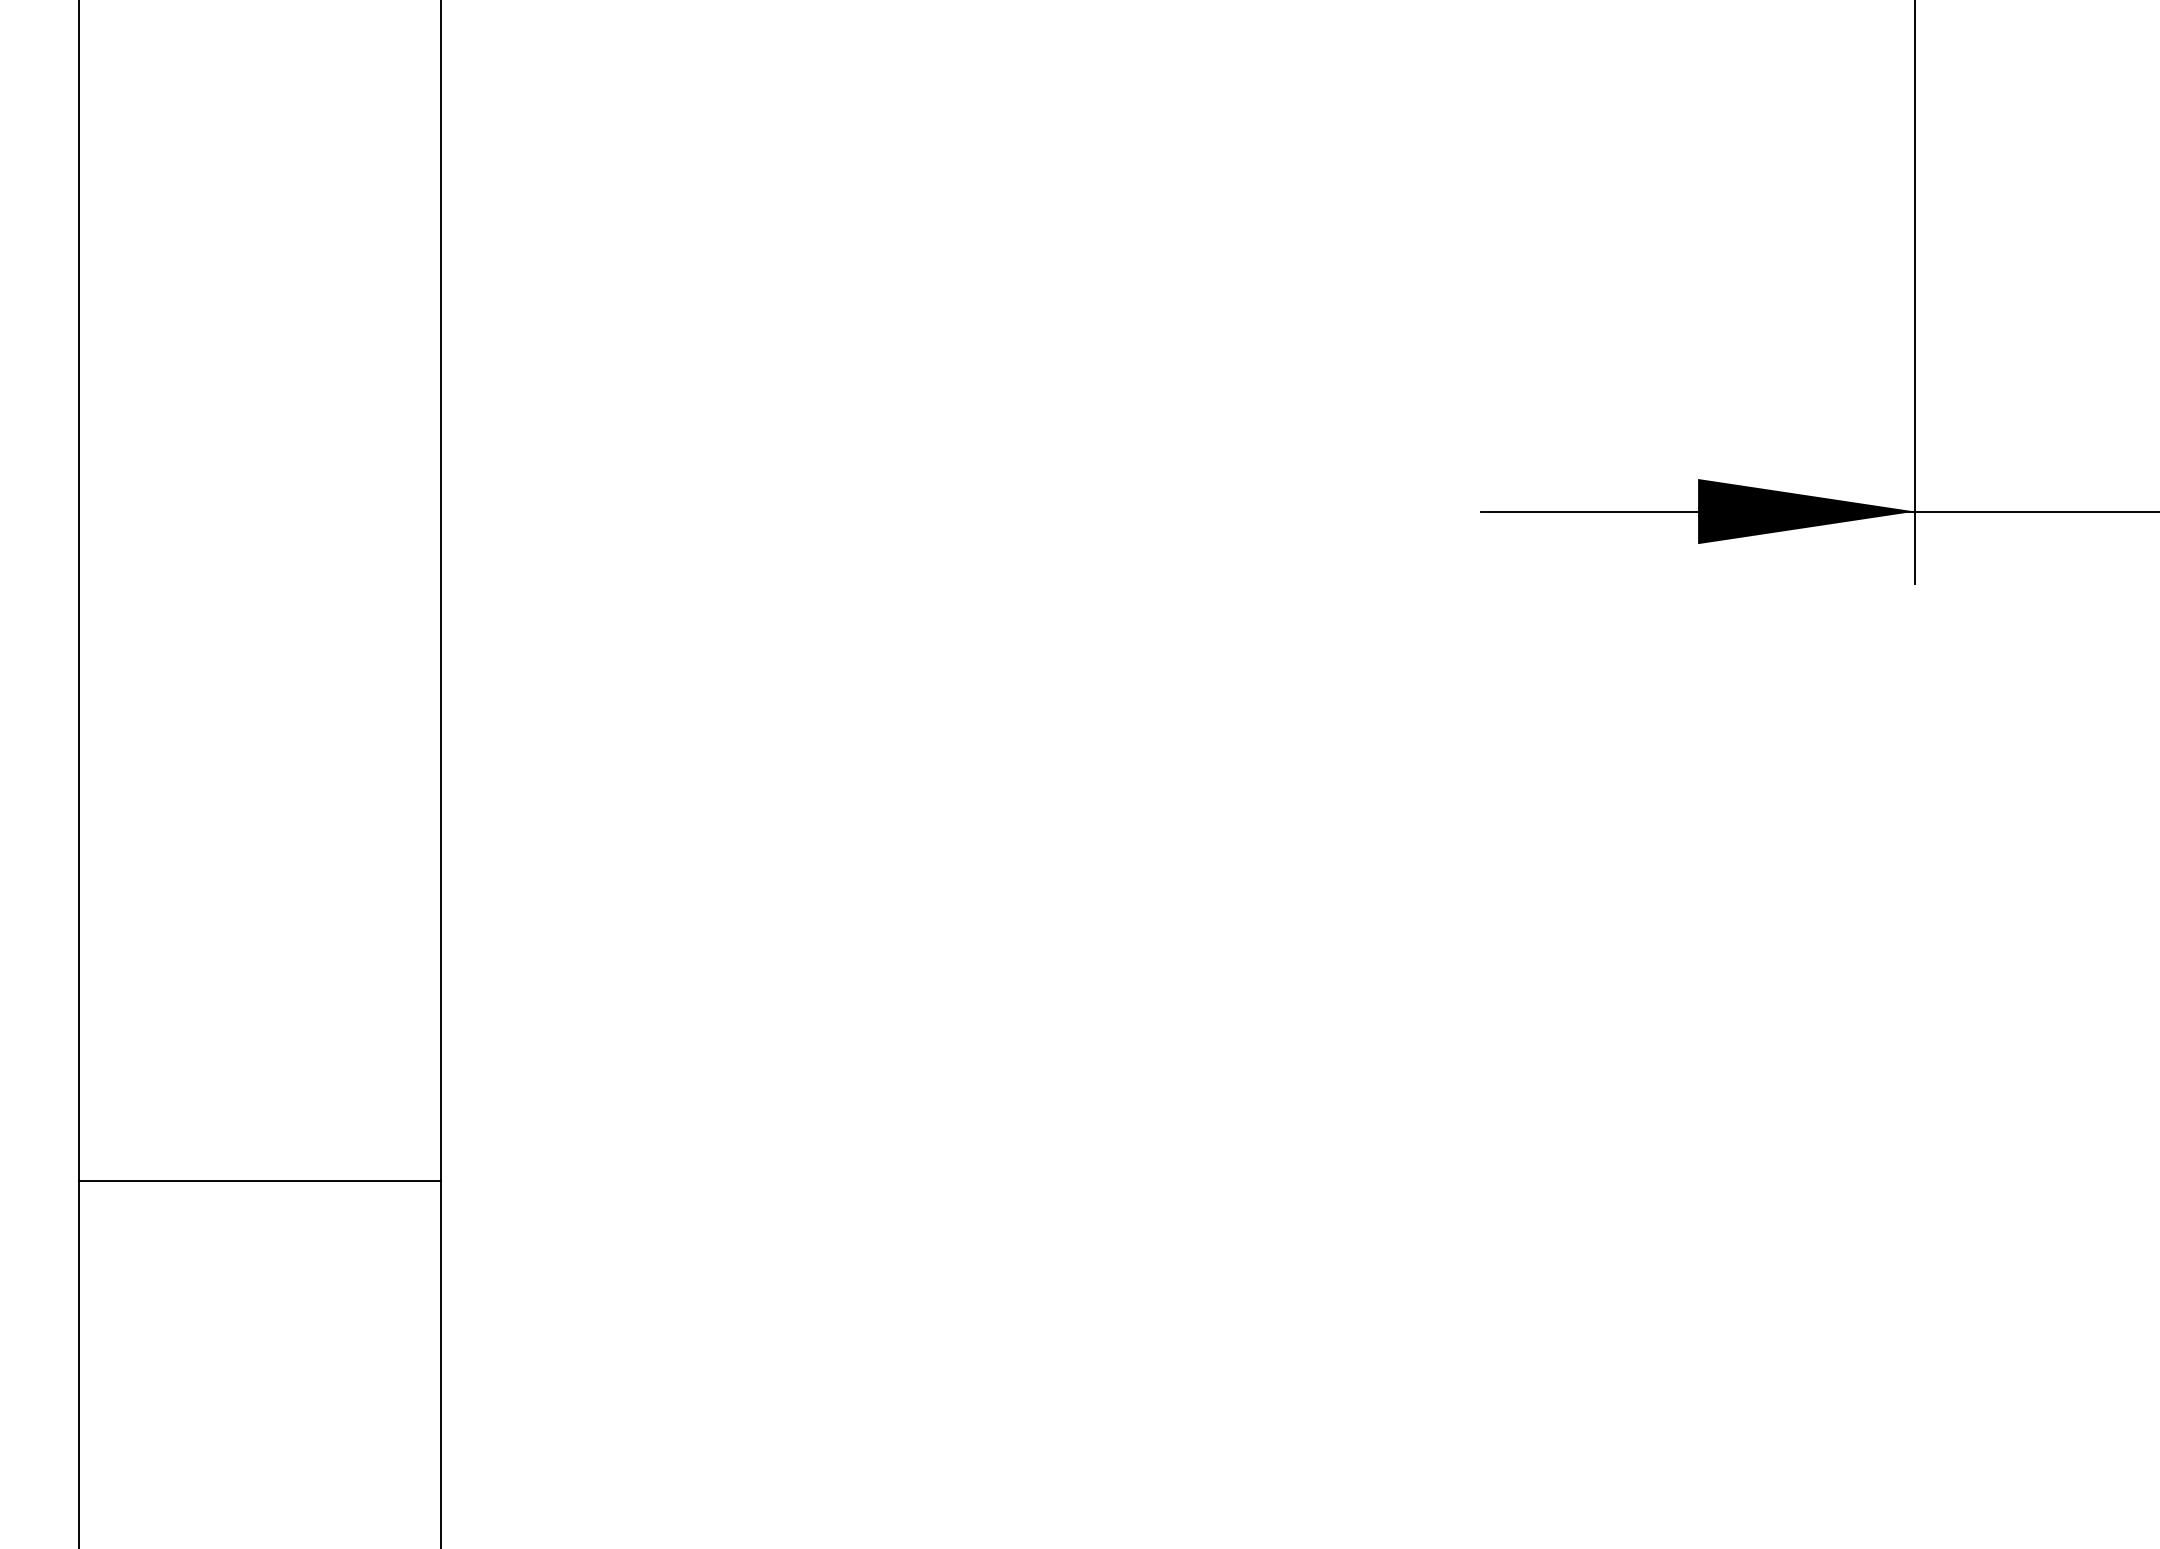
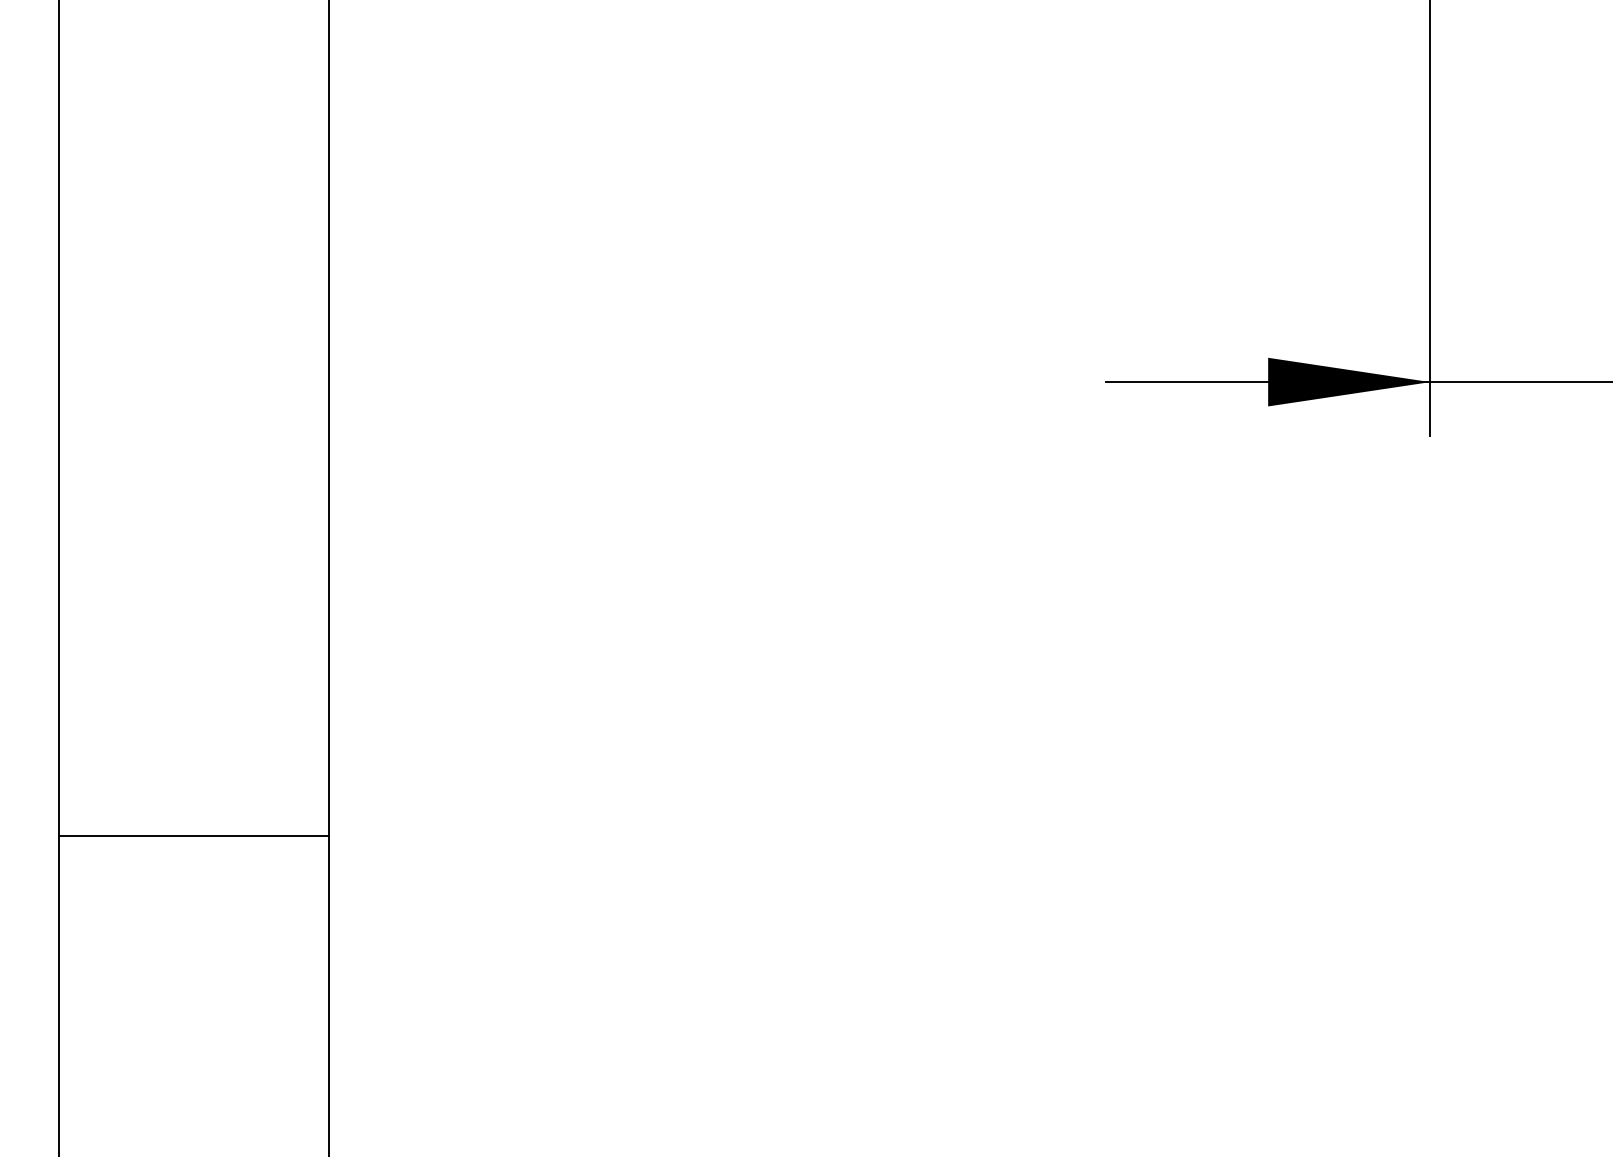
line: (259, 1181) -> (193, 836), moved

